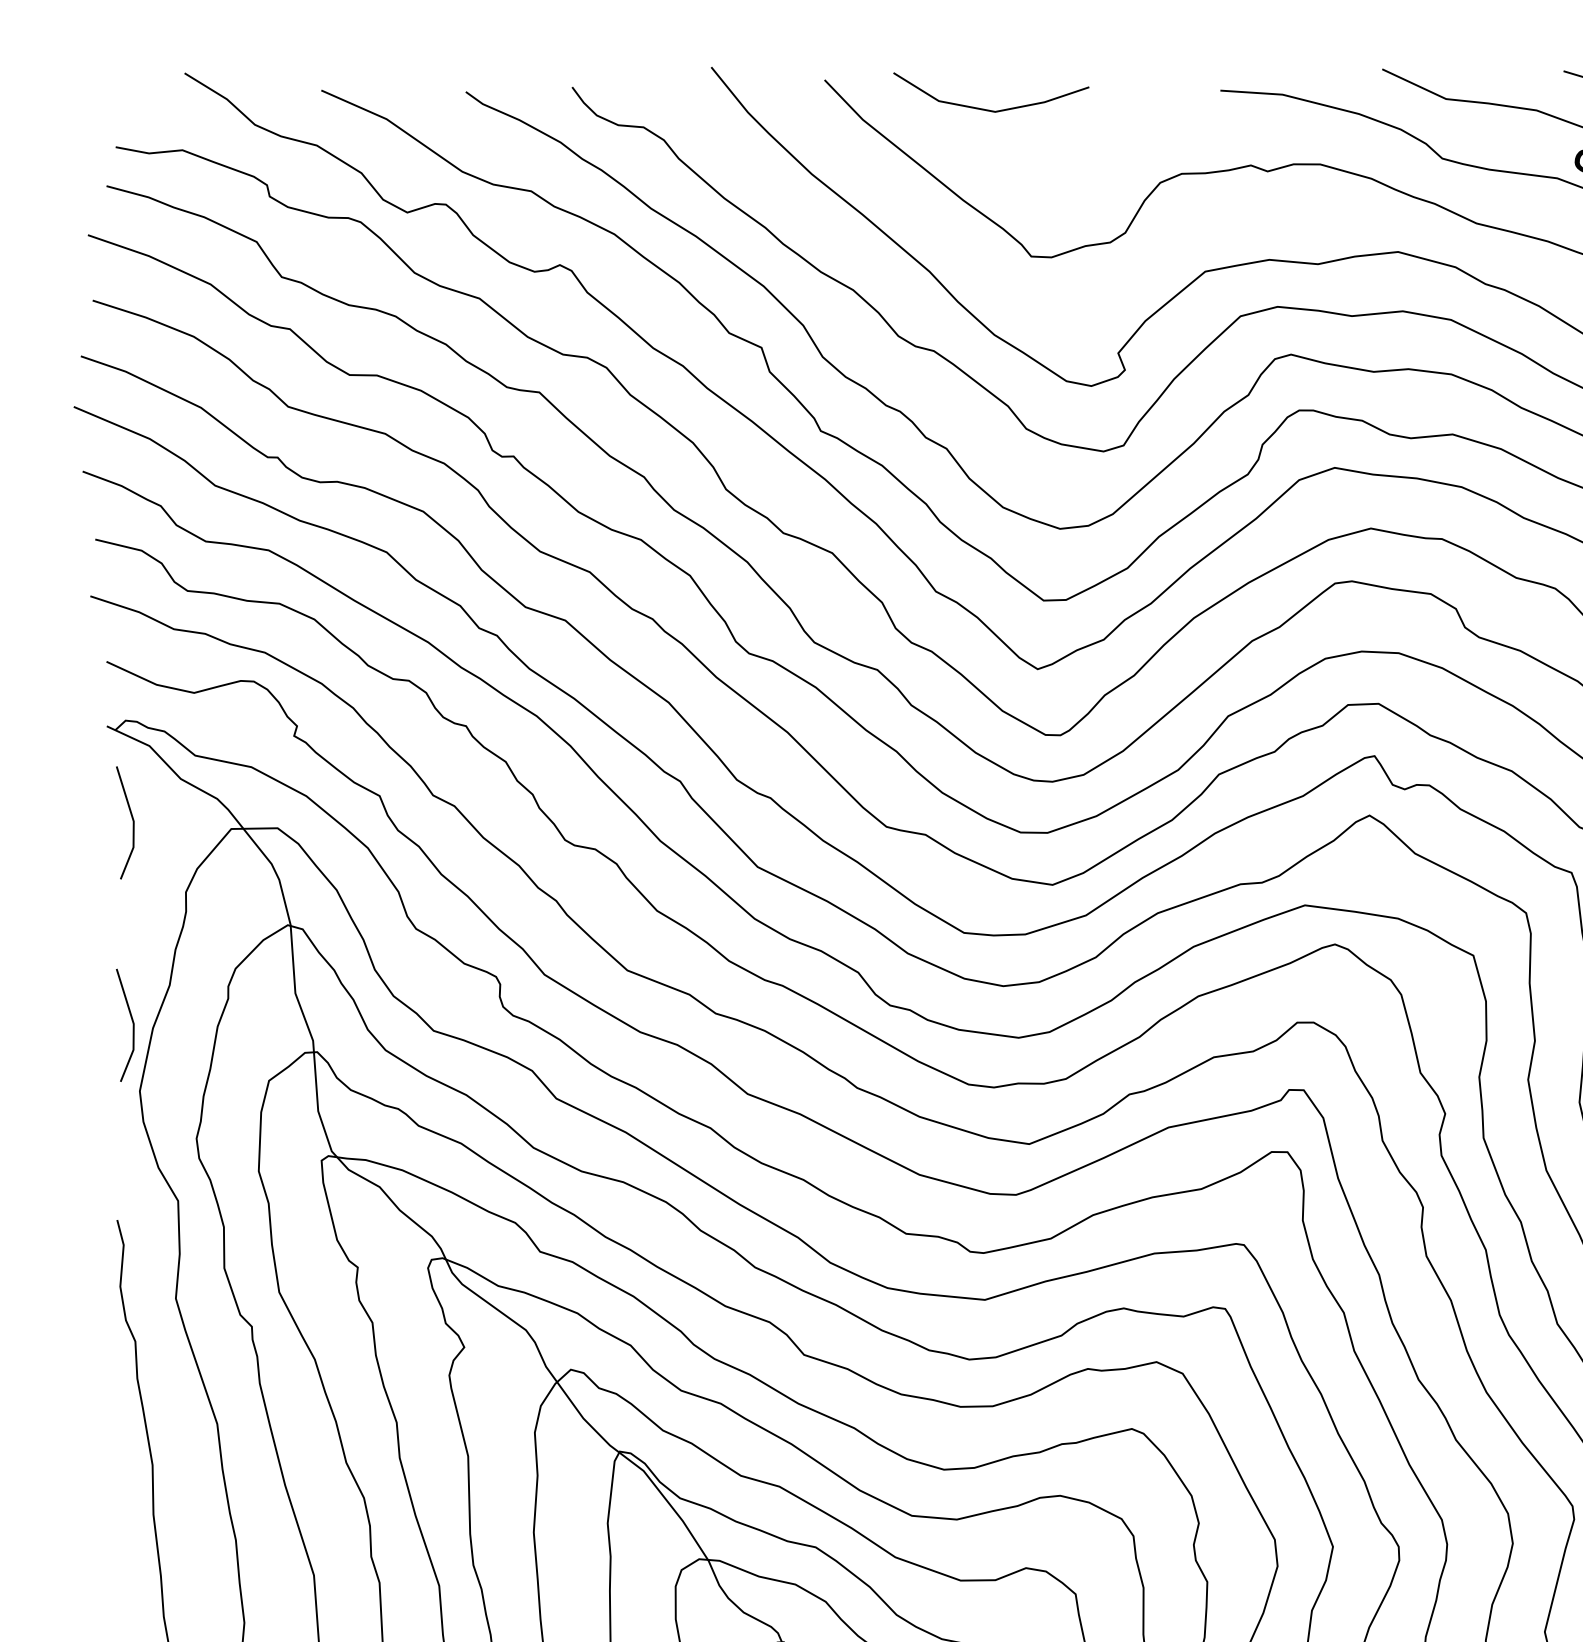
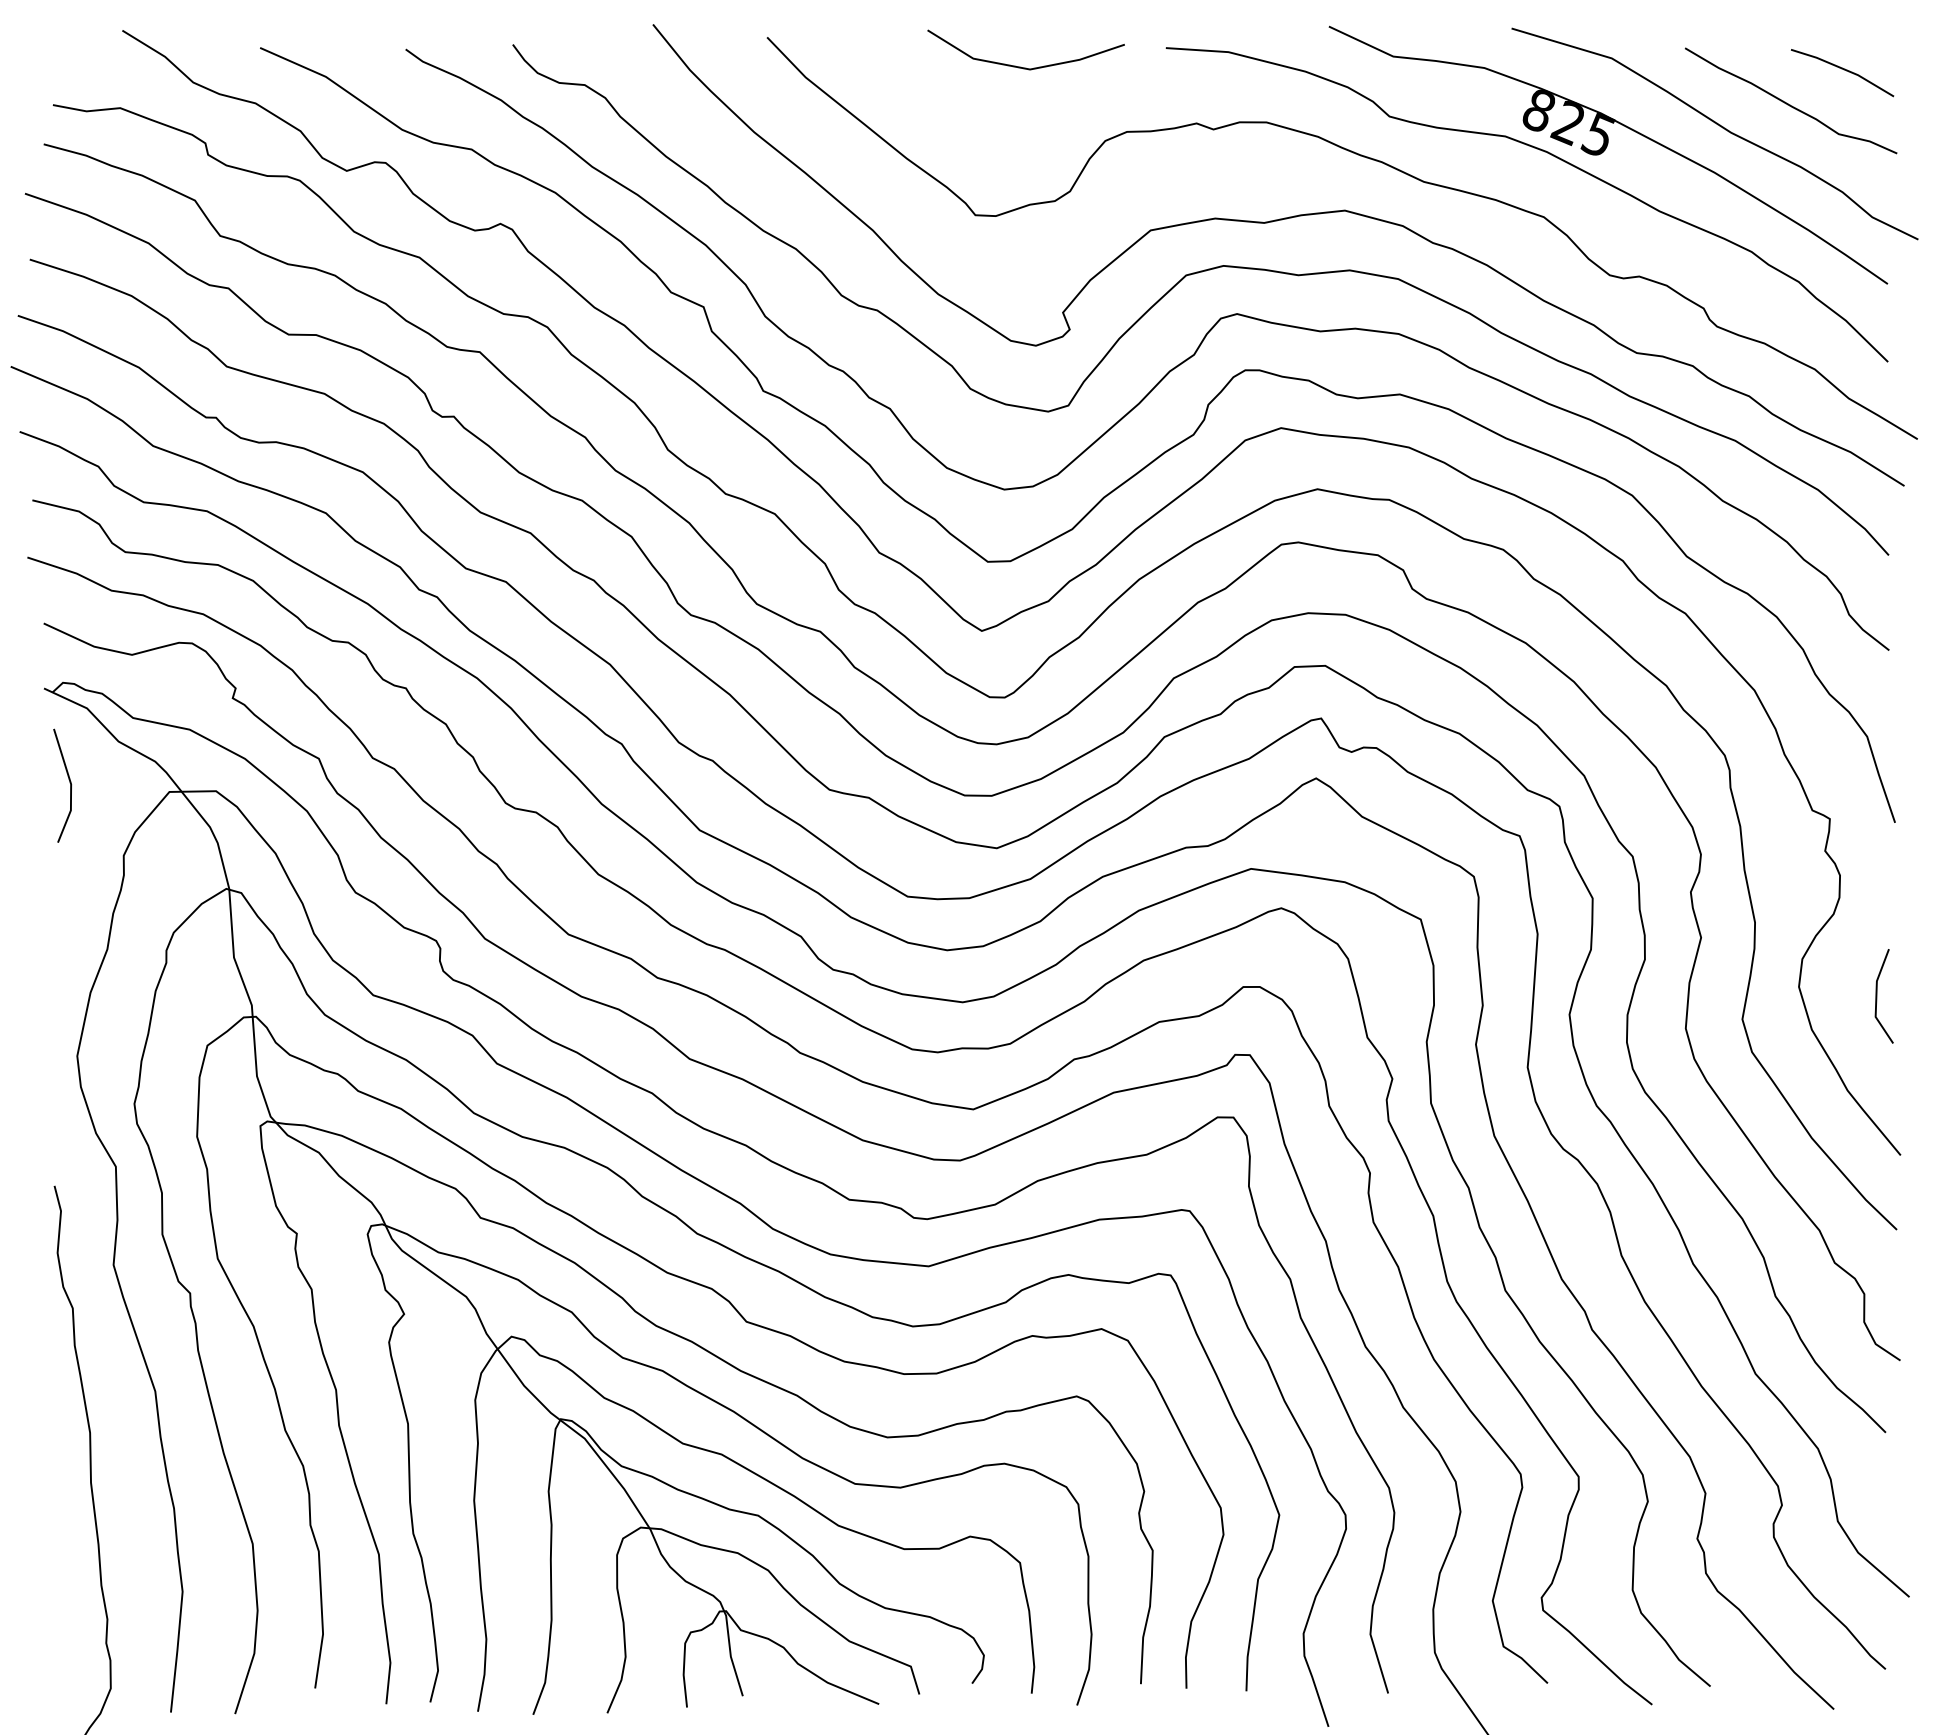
line: (985, 108) -> (1020, 66), moved
line: (132, 1022) -> (69, 986), removed

